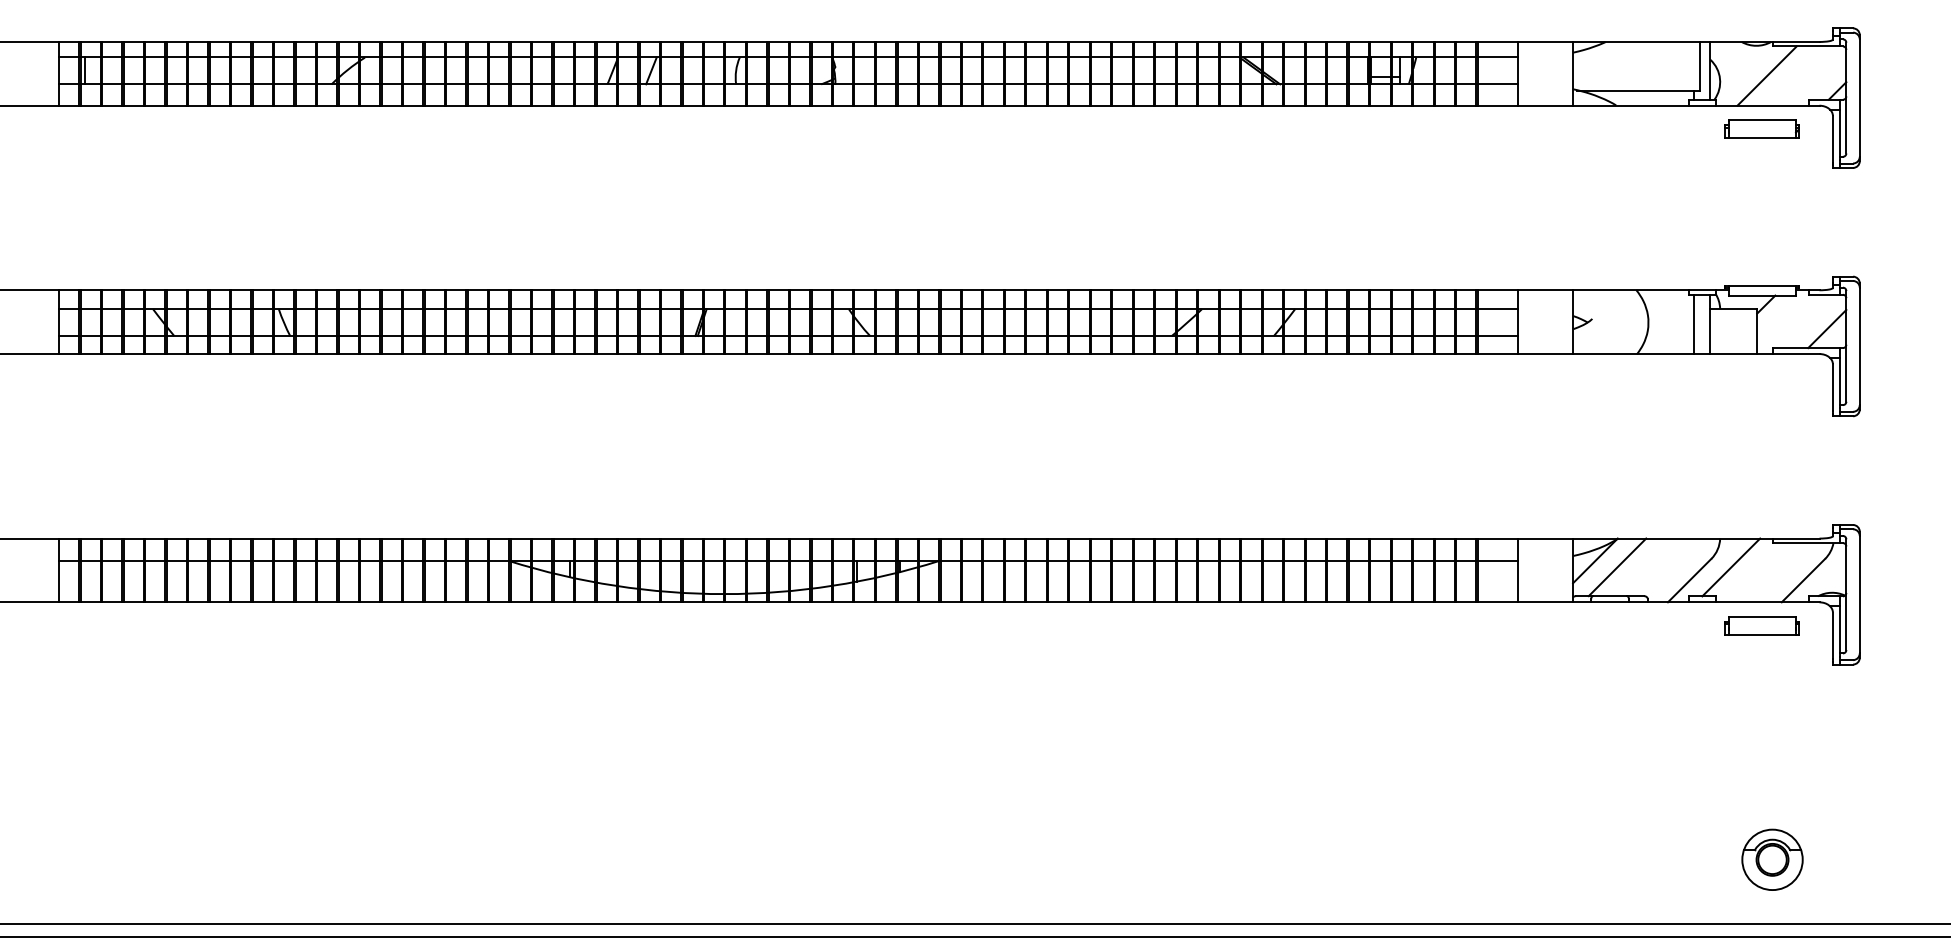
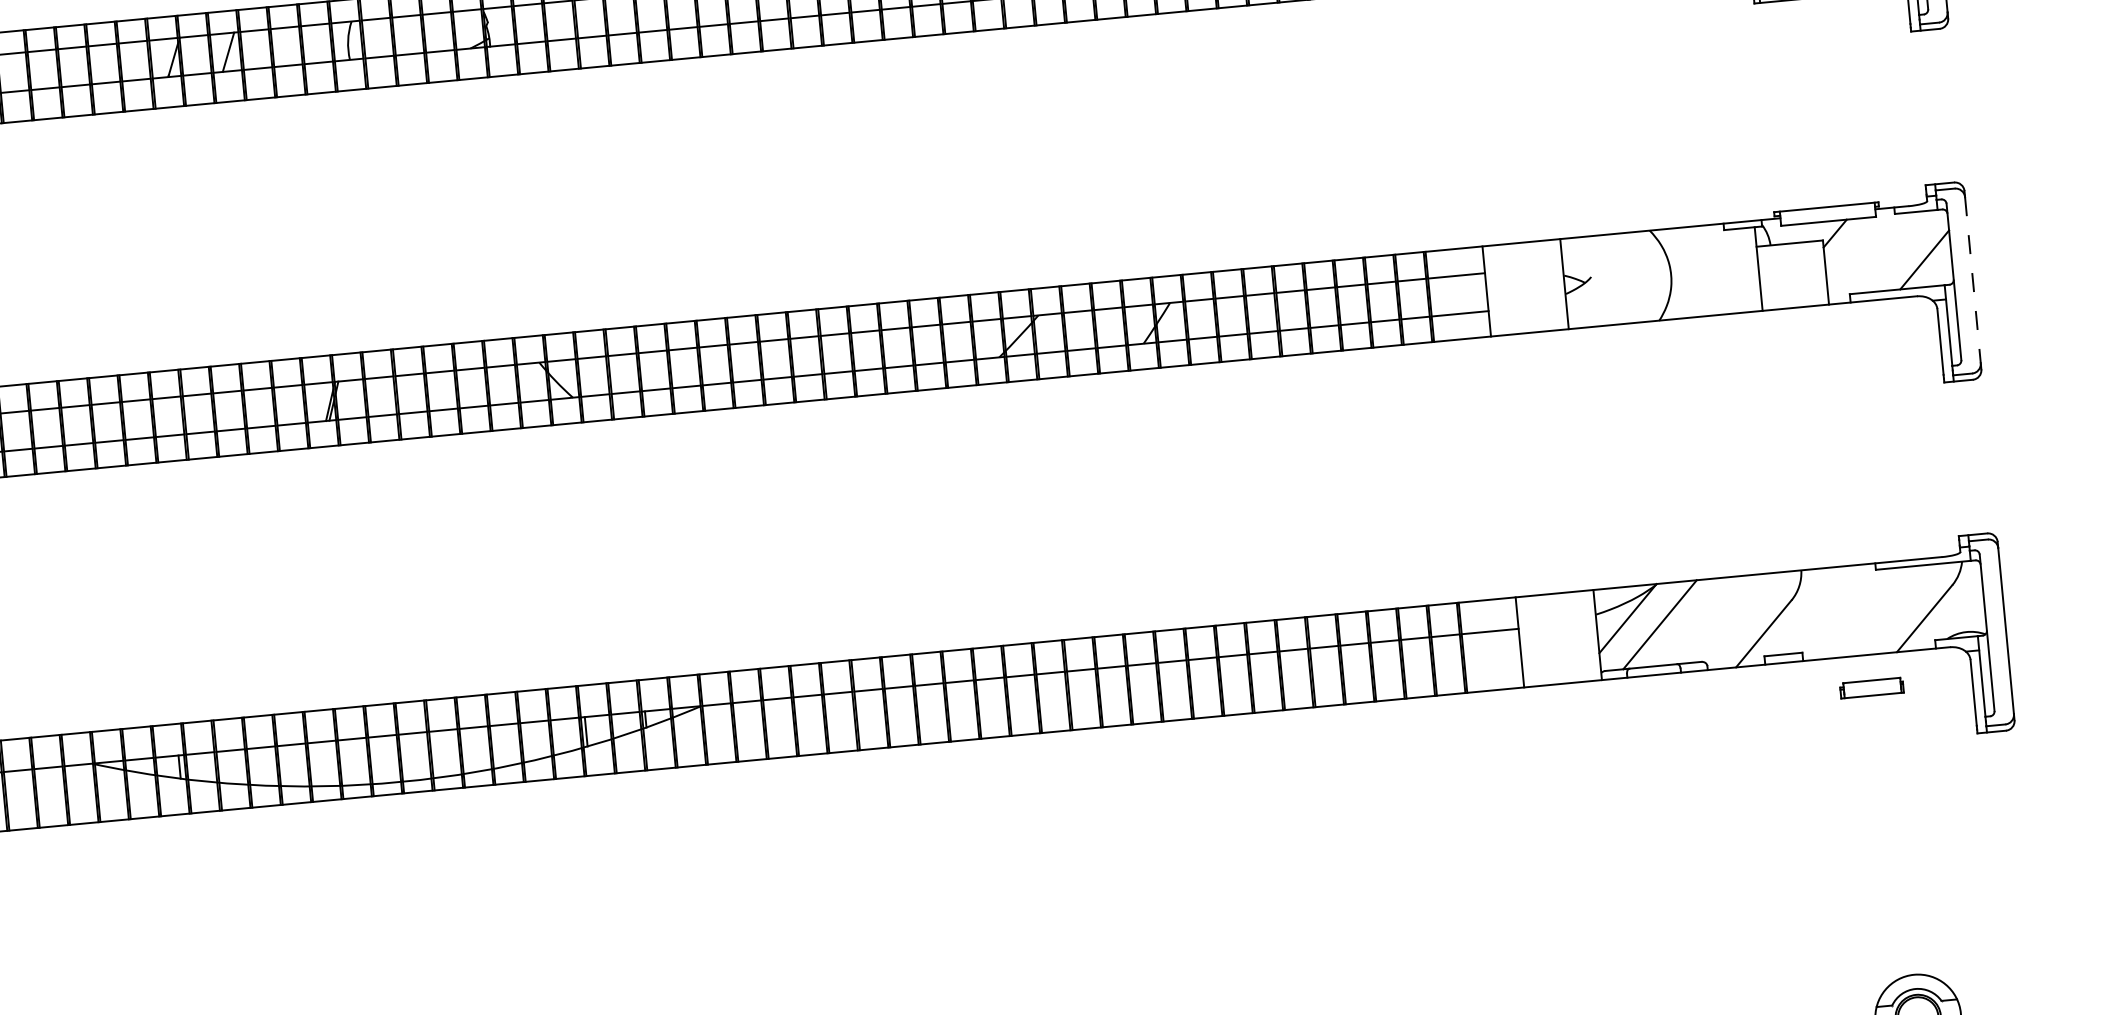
line: (1693, 323) -> (1734, 270), removed
line: (1859, 346) -> (1972, 280), solid -> dashed
line: (1731, 567) -> (1821, 609), removed
part: (1761, 625) -> (1871, 687), size x0.6

